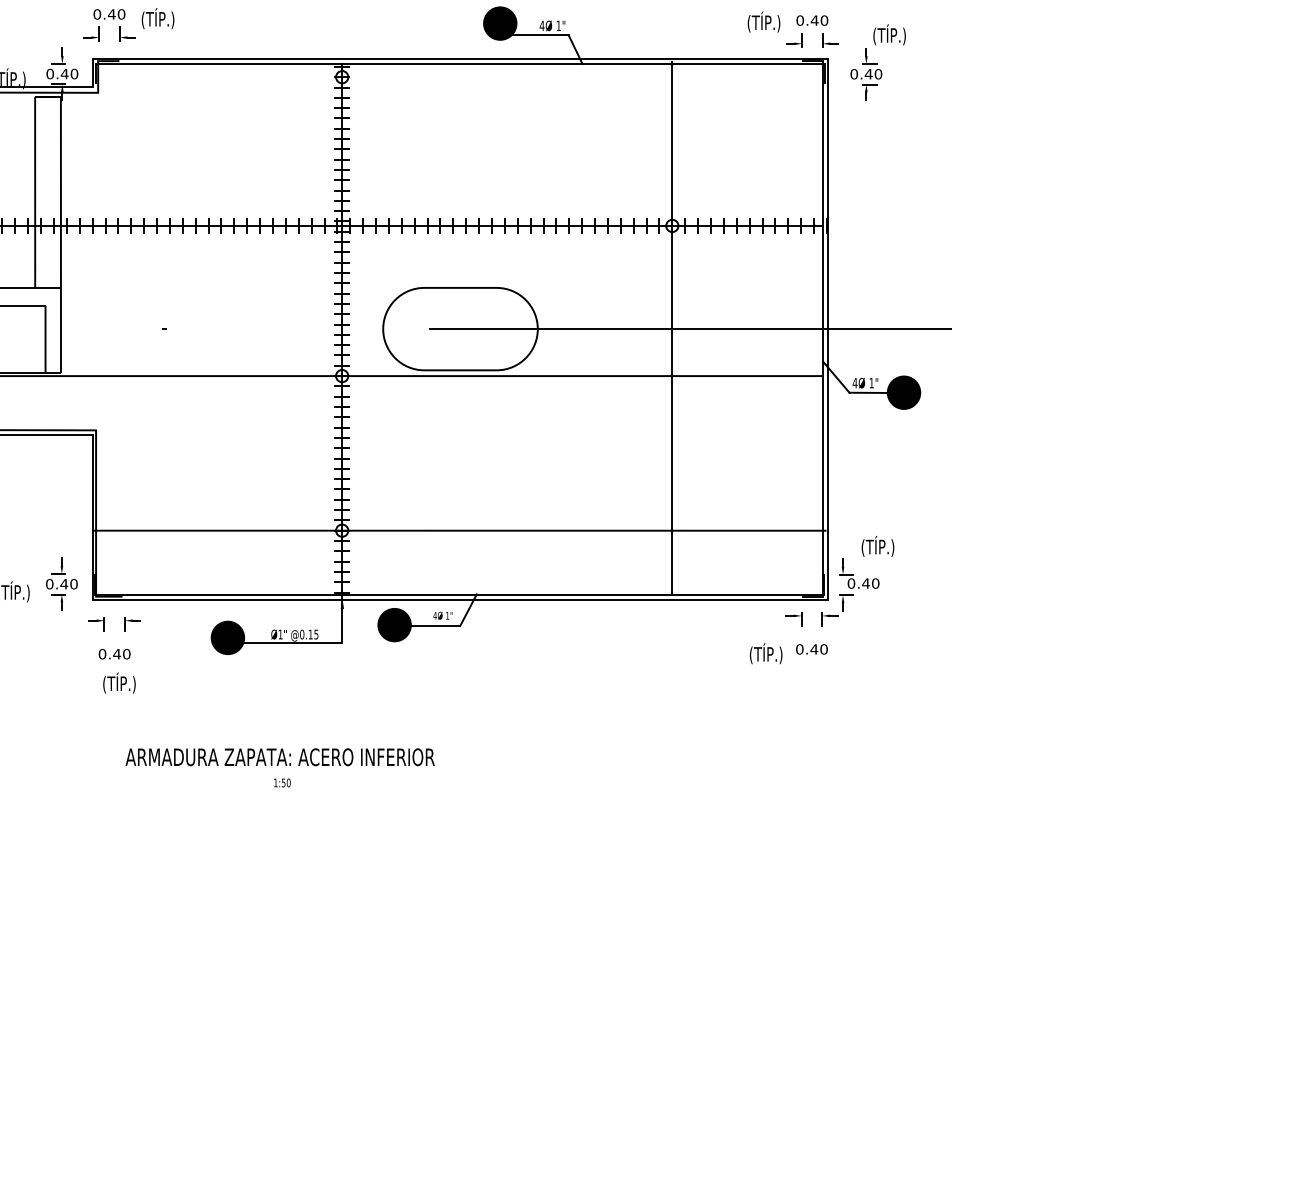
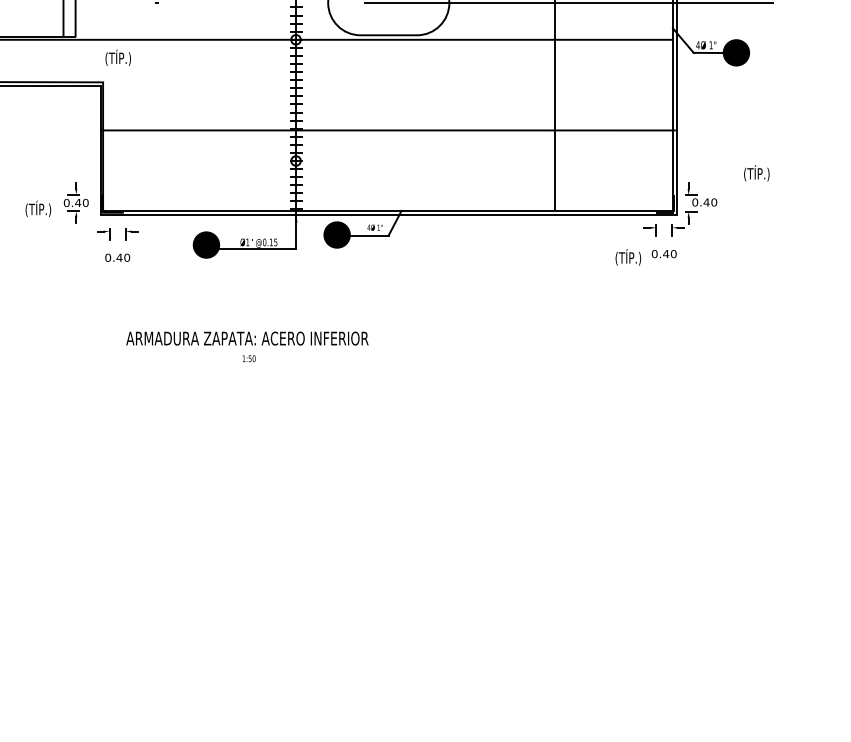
line: (459, 530) -> (387, 130), moved
text: (877, 546) -> (756, 173), moved
text: (119, 682) -> (118, 57), moved

